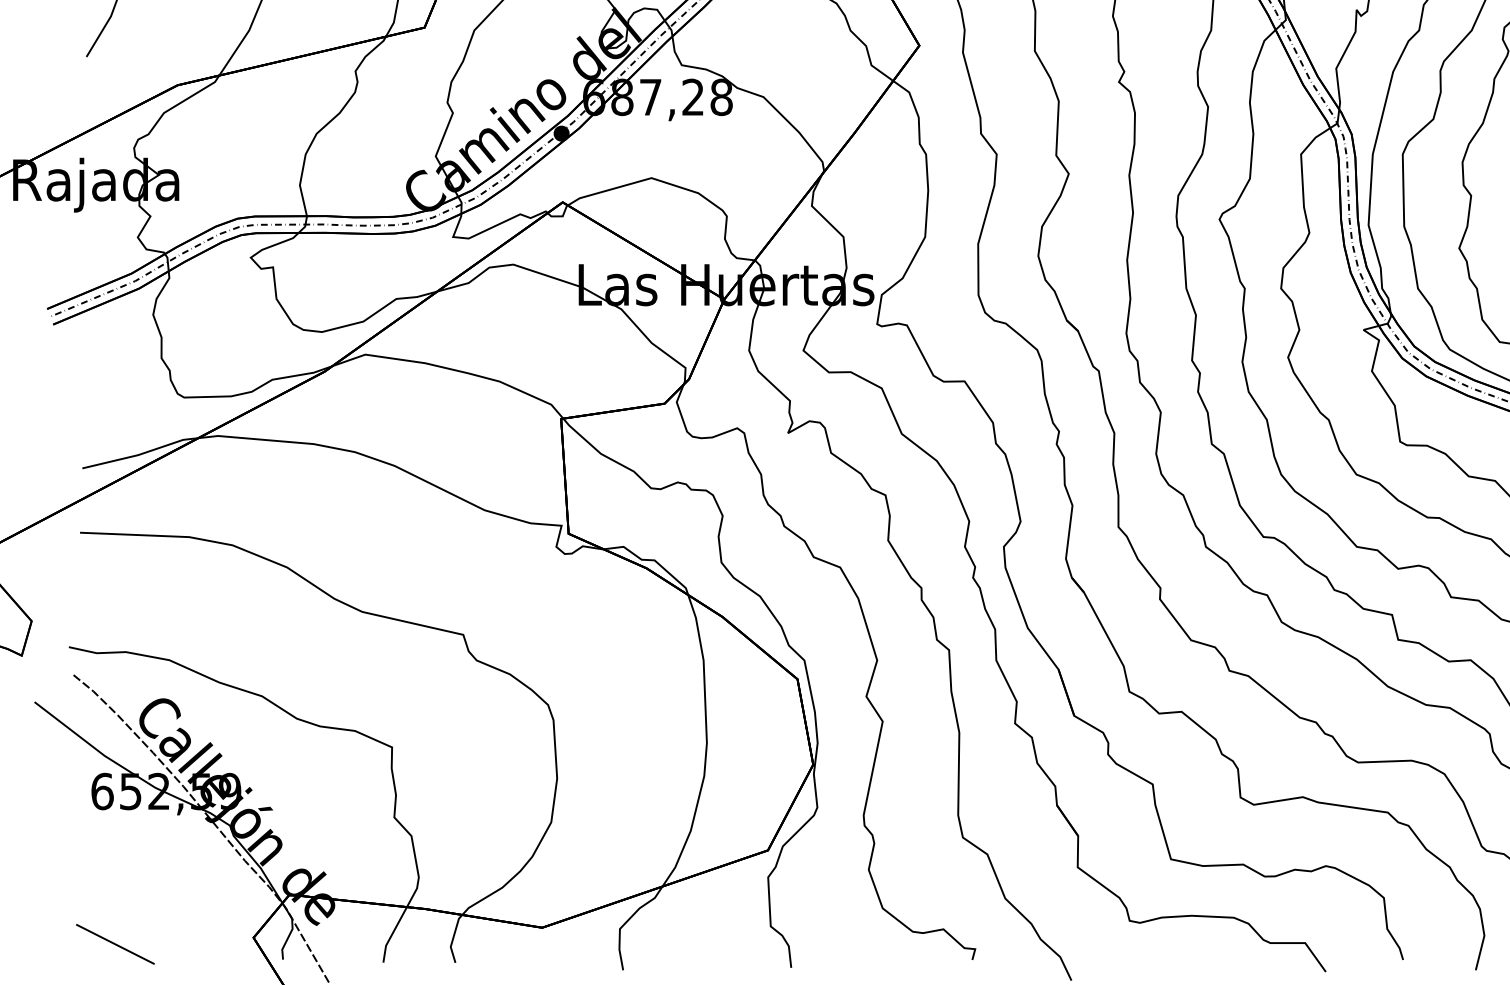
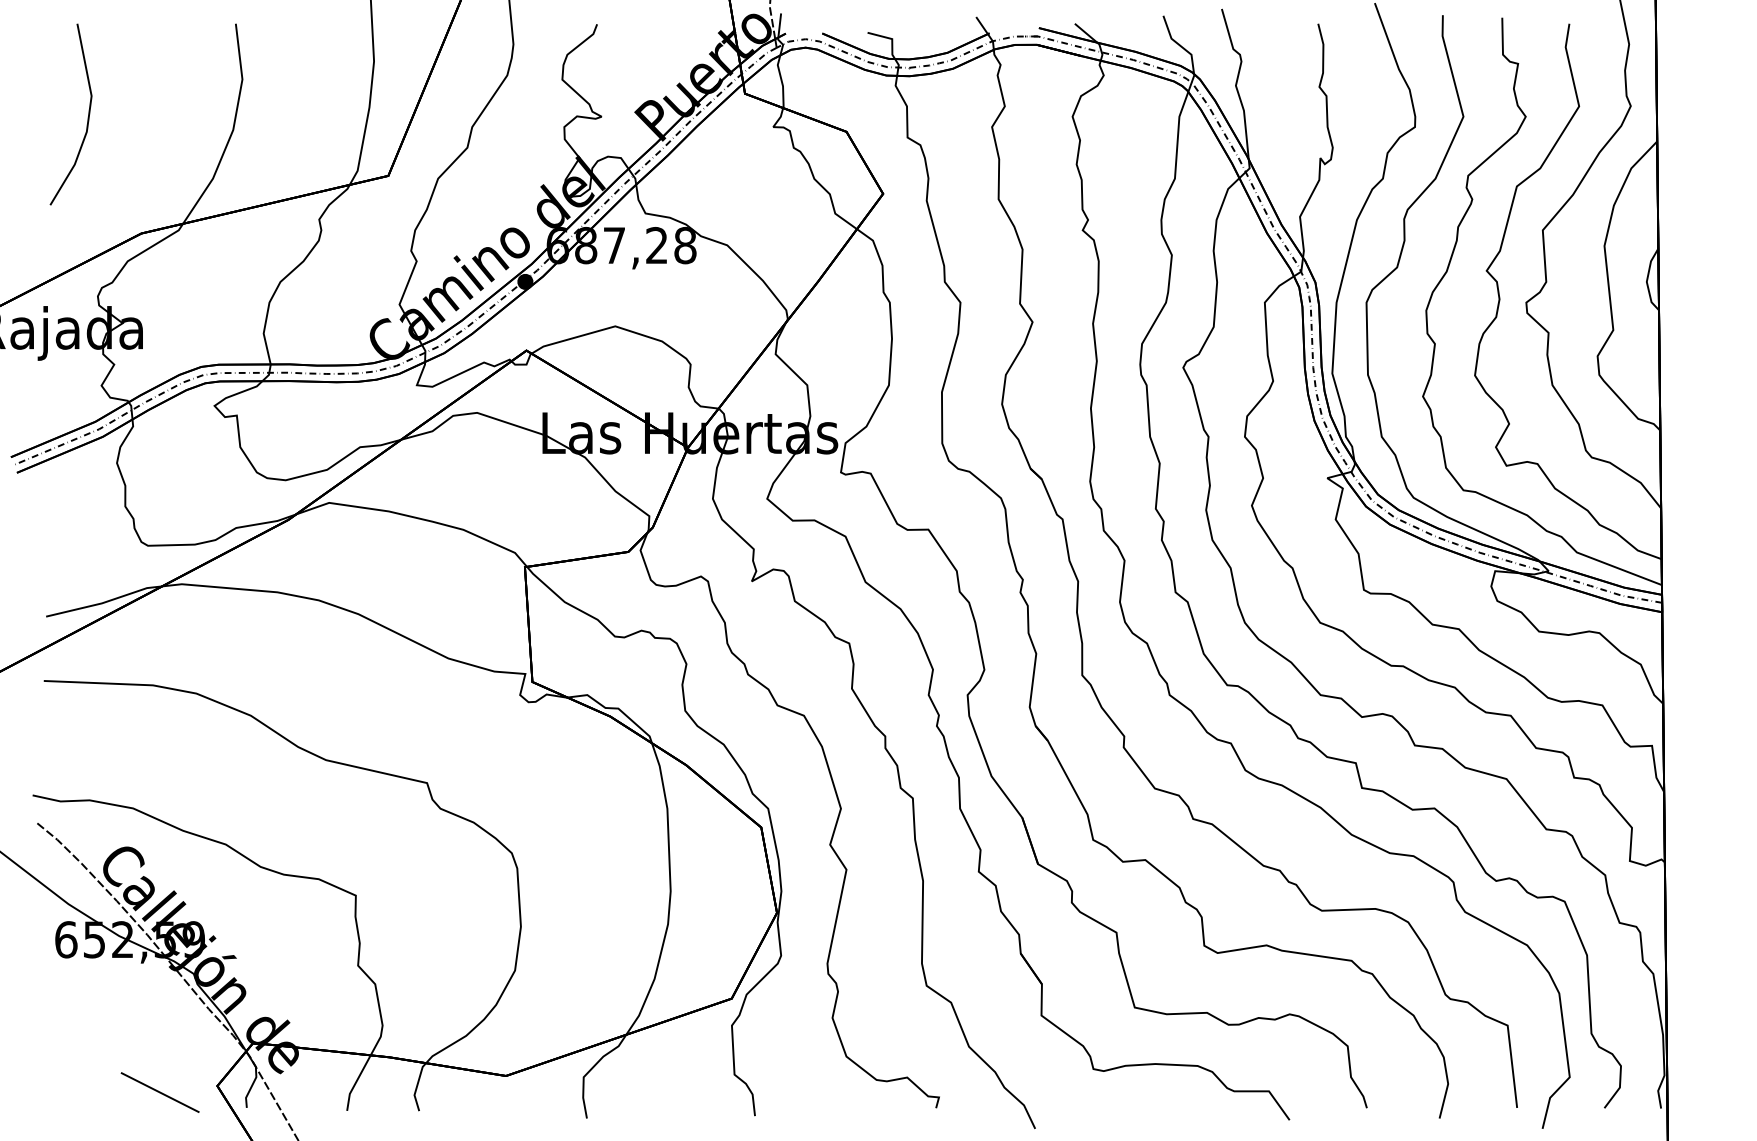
line: (114, 944) -> (159, 1092), moved

